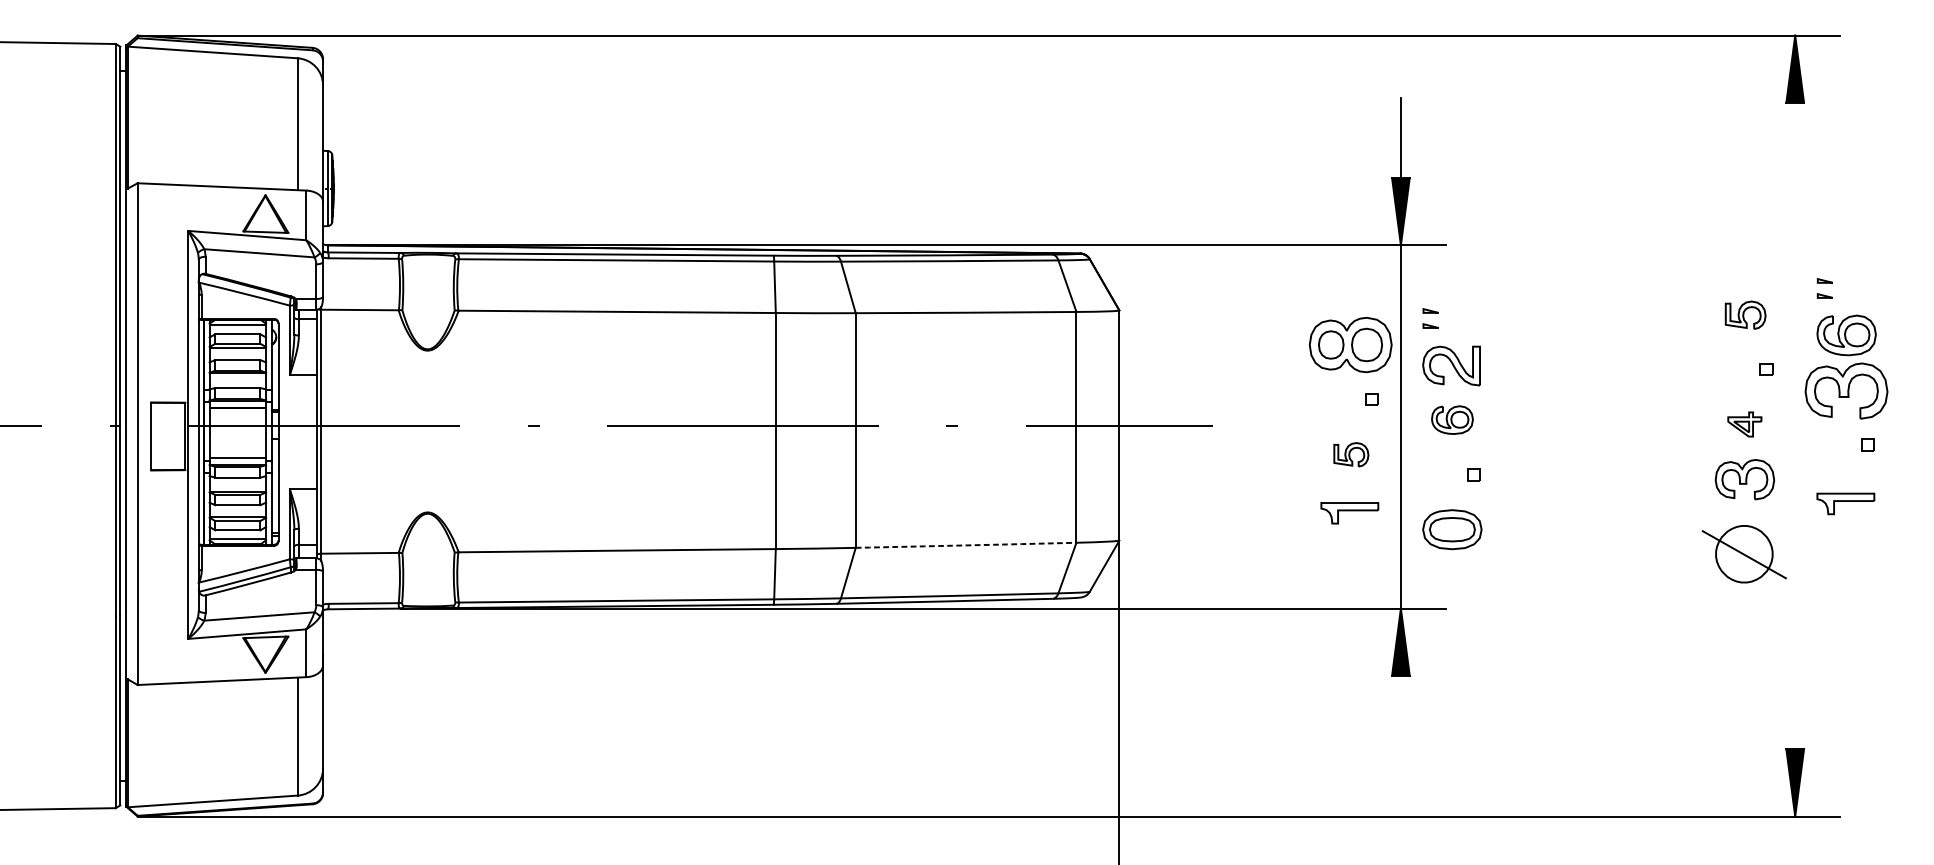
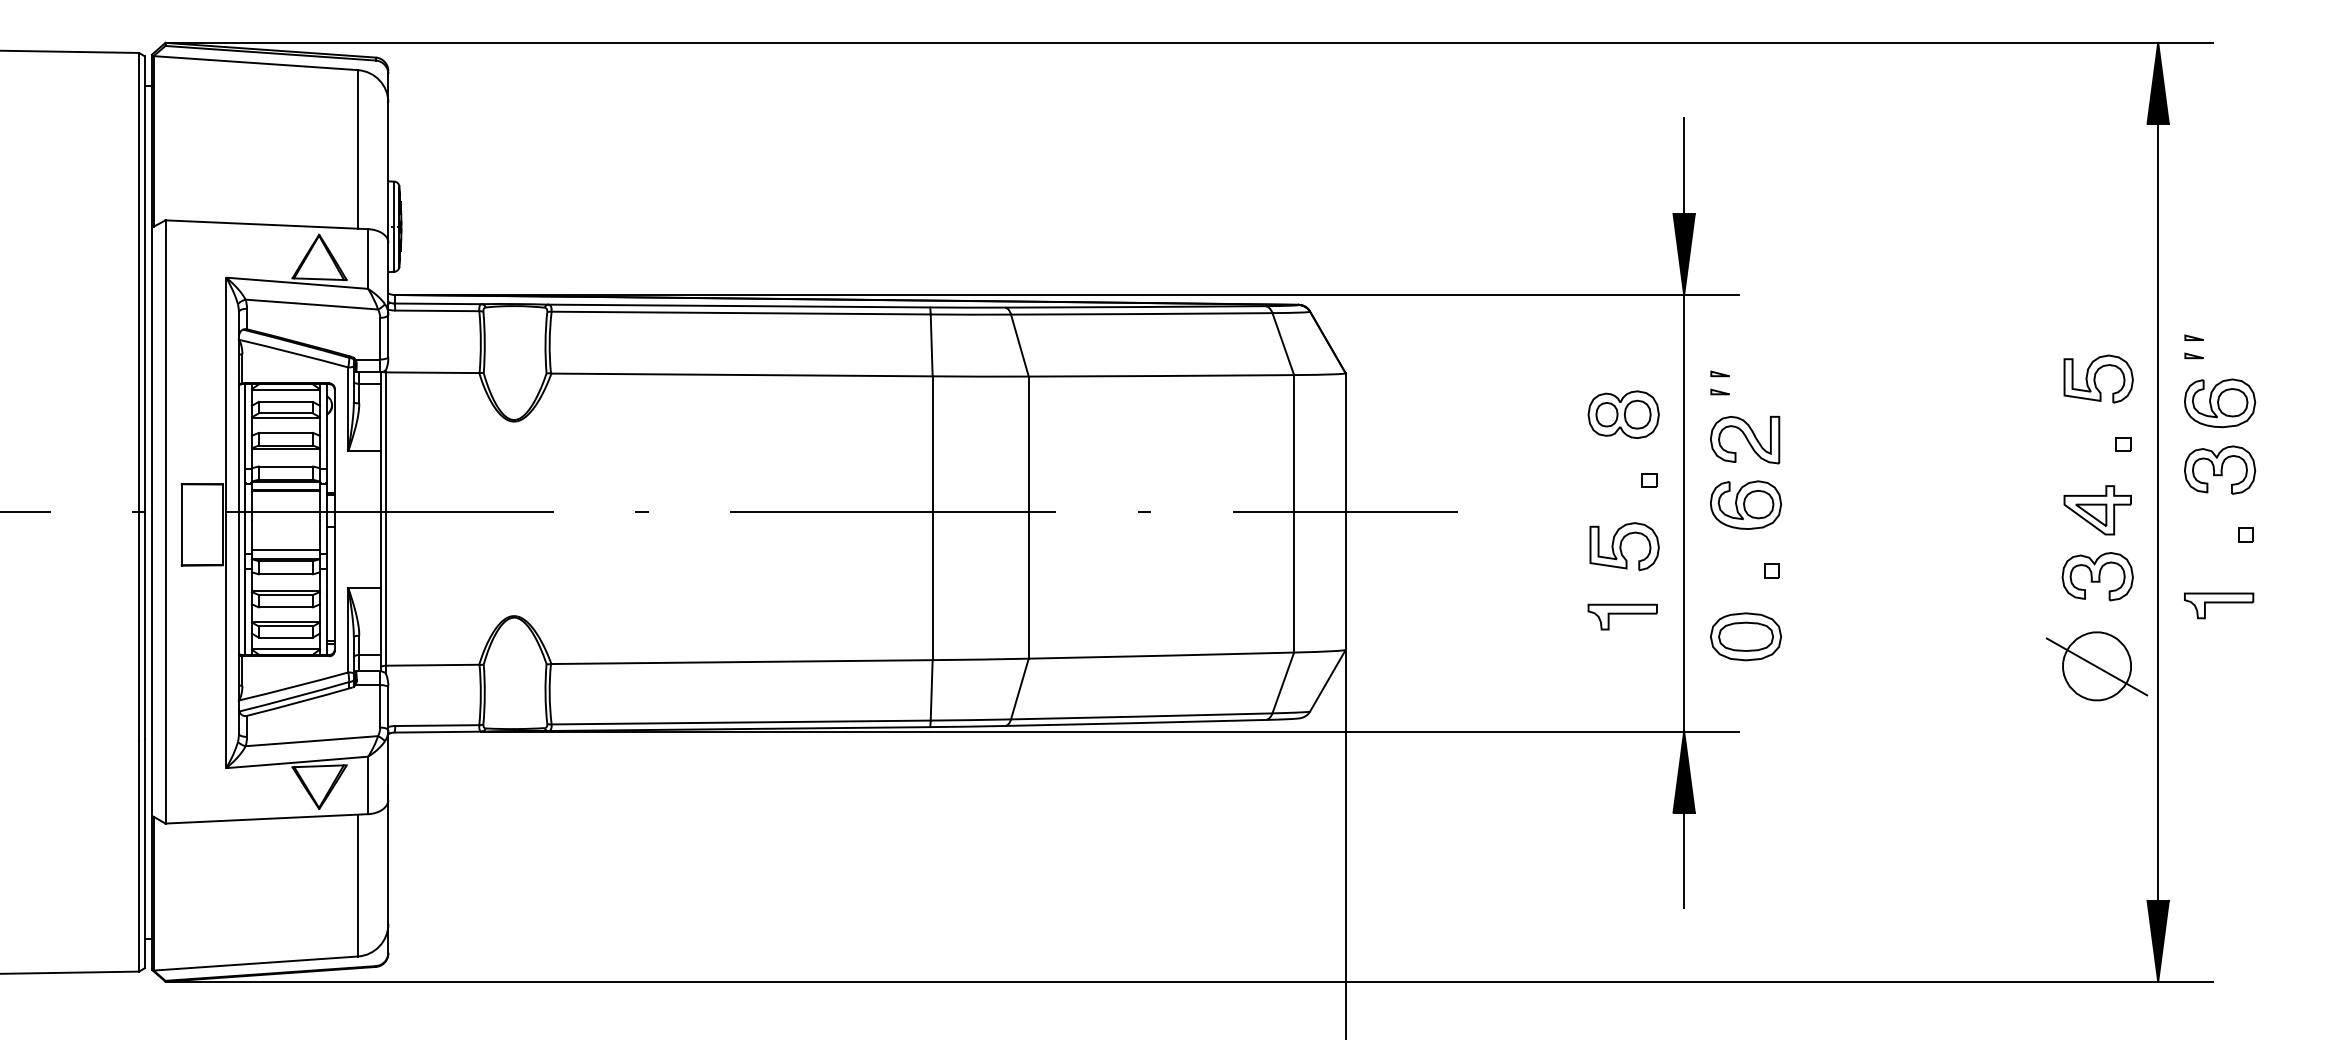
part: (1745, 314) -> (2098, 378), size x1.43
part: (1350, 344) -> (1623, 414), size x0.71
part: (1847, 390) -> (2220, 469), size x0.71
part: (1452, 419) -> (1746, 504), size x1.43
part: (1744, 424) -> (2097, 510), size x1.67
line: (1795, 425) -> (2158, 511), added
part: (1351, 454) -> (1624, 546), size x1.67
arc: (966, 545) -> (1161, 655), dashed -> solid
line: (1401, 715) -> (1684, 860), added

